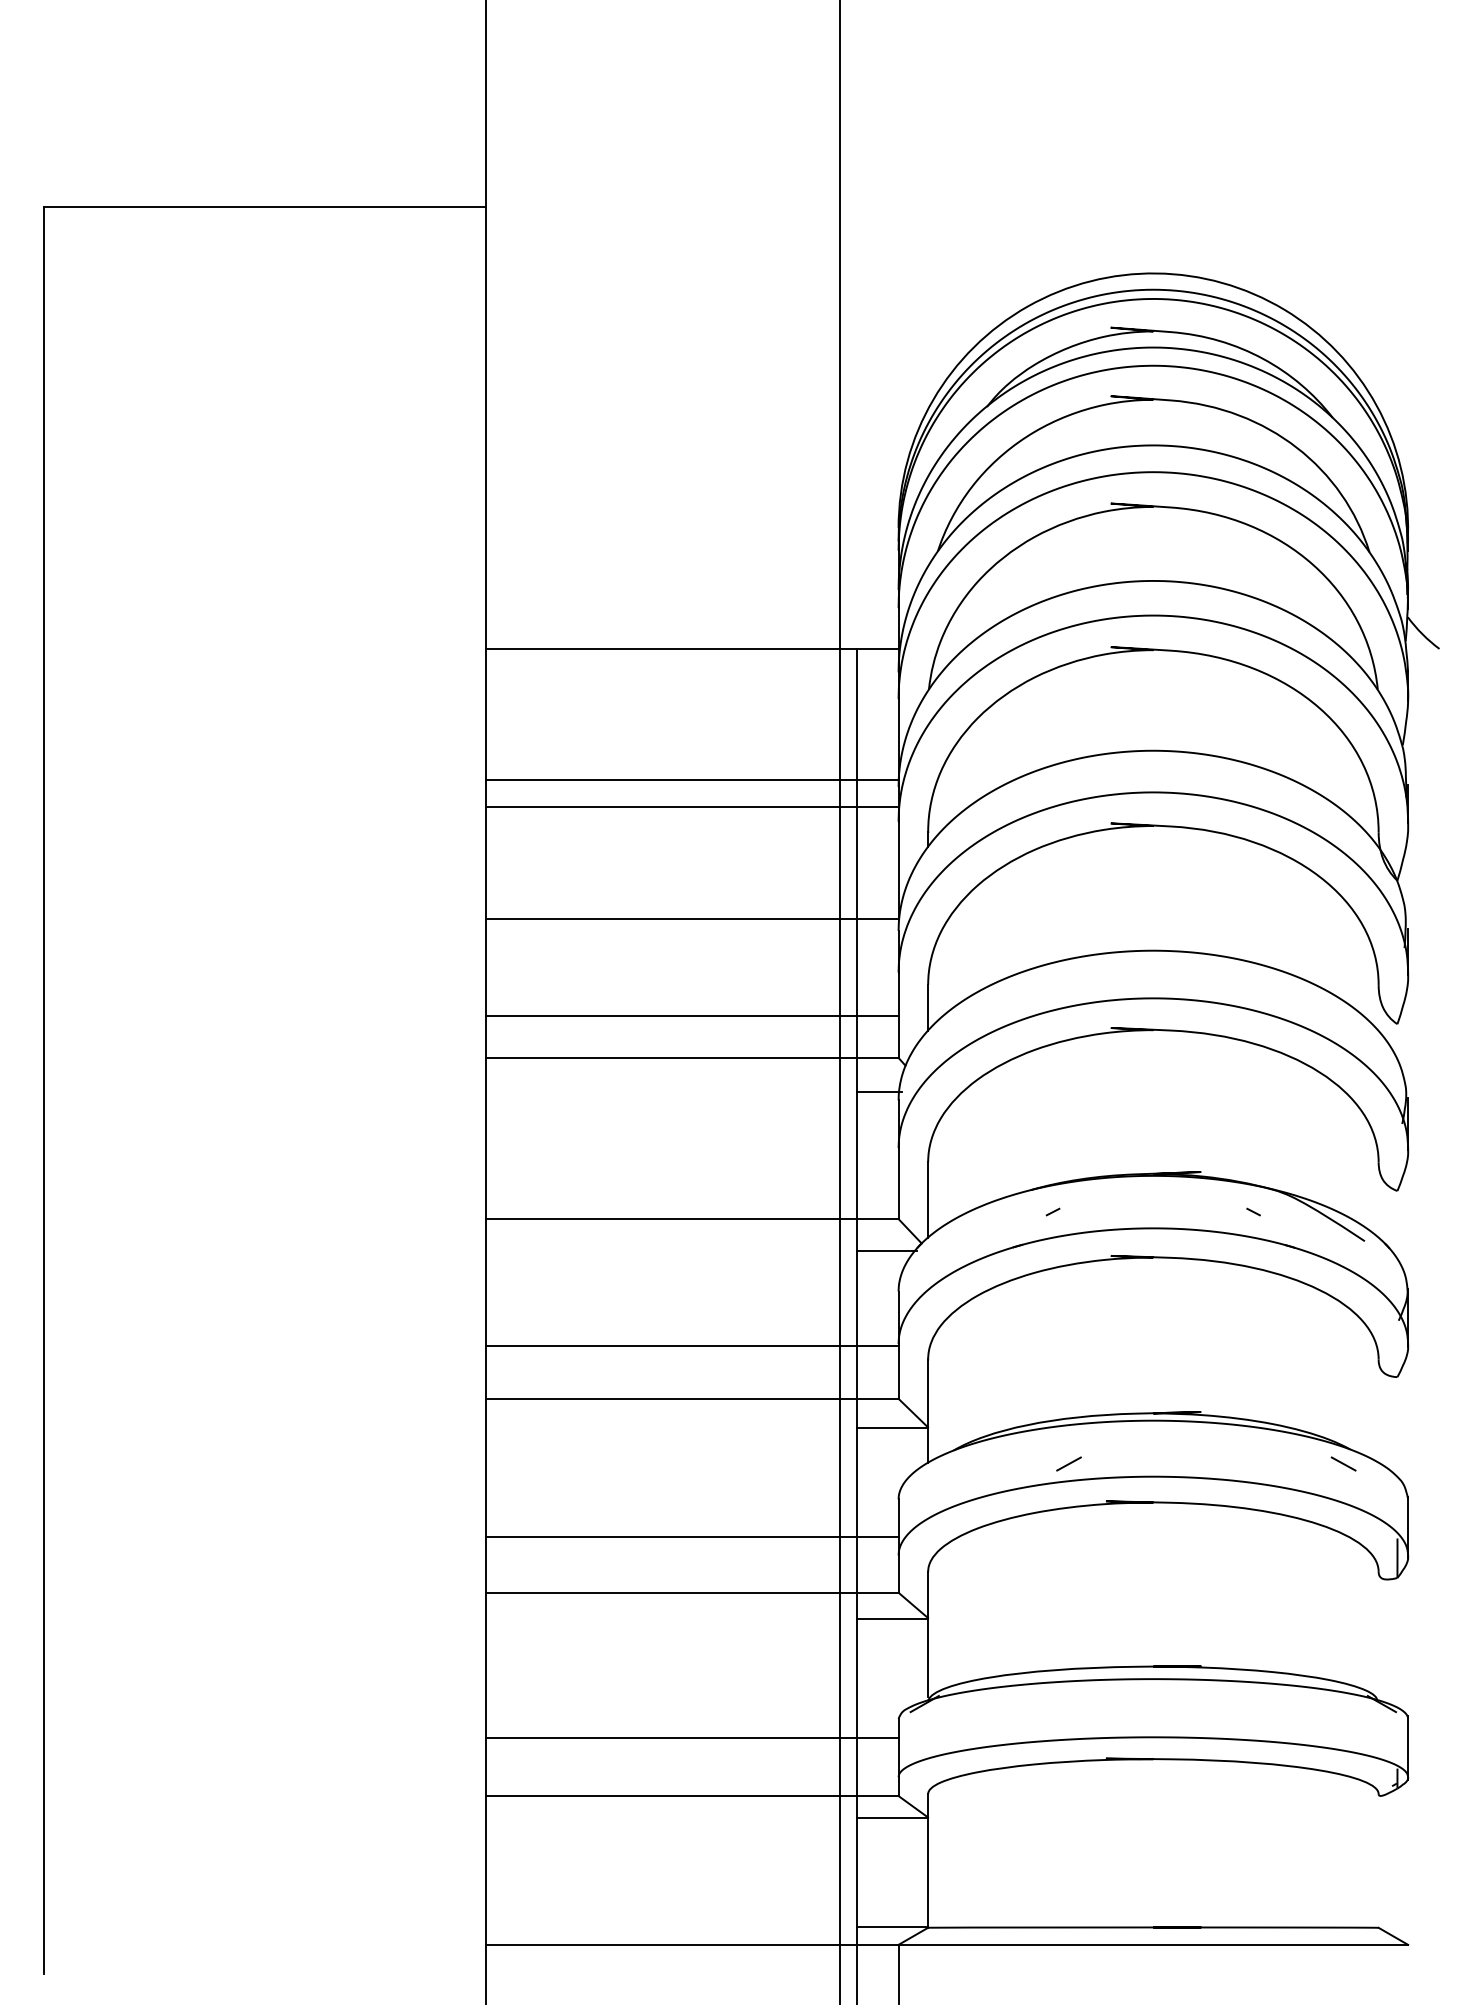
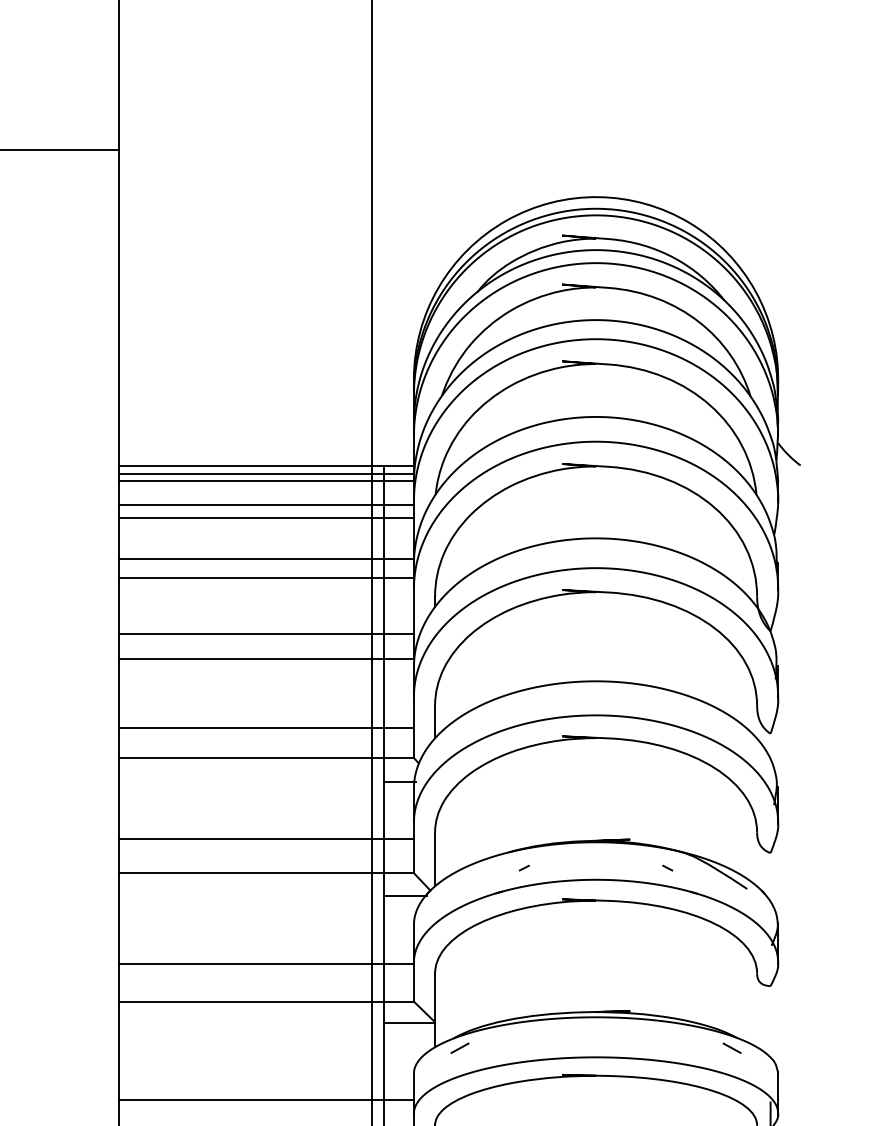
line: (692, 660) -> (266, 473), added
line: (692, 669) -> (266, 480), added
line: (692, 704) -> (266, 505), added
line: (692, 722) -> (266, 518), added
line: (692, 884) -> (266, 633), added
line: (692, 1171) -> (266, 839), added
line: (1068, 1463) -> (459, 1047), moved

